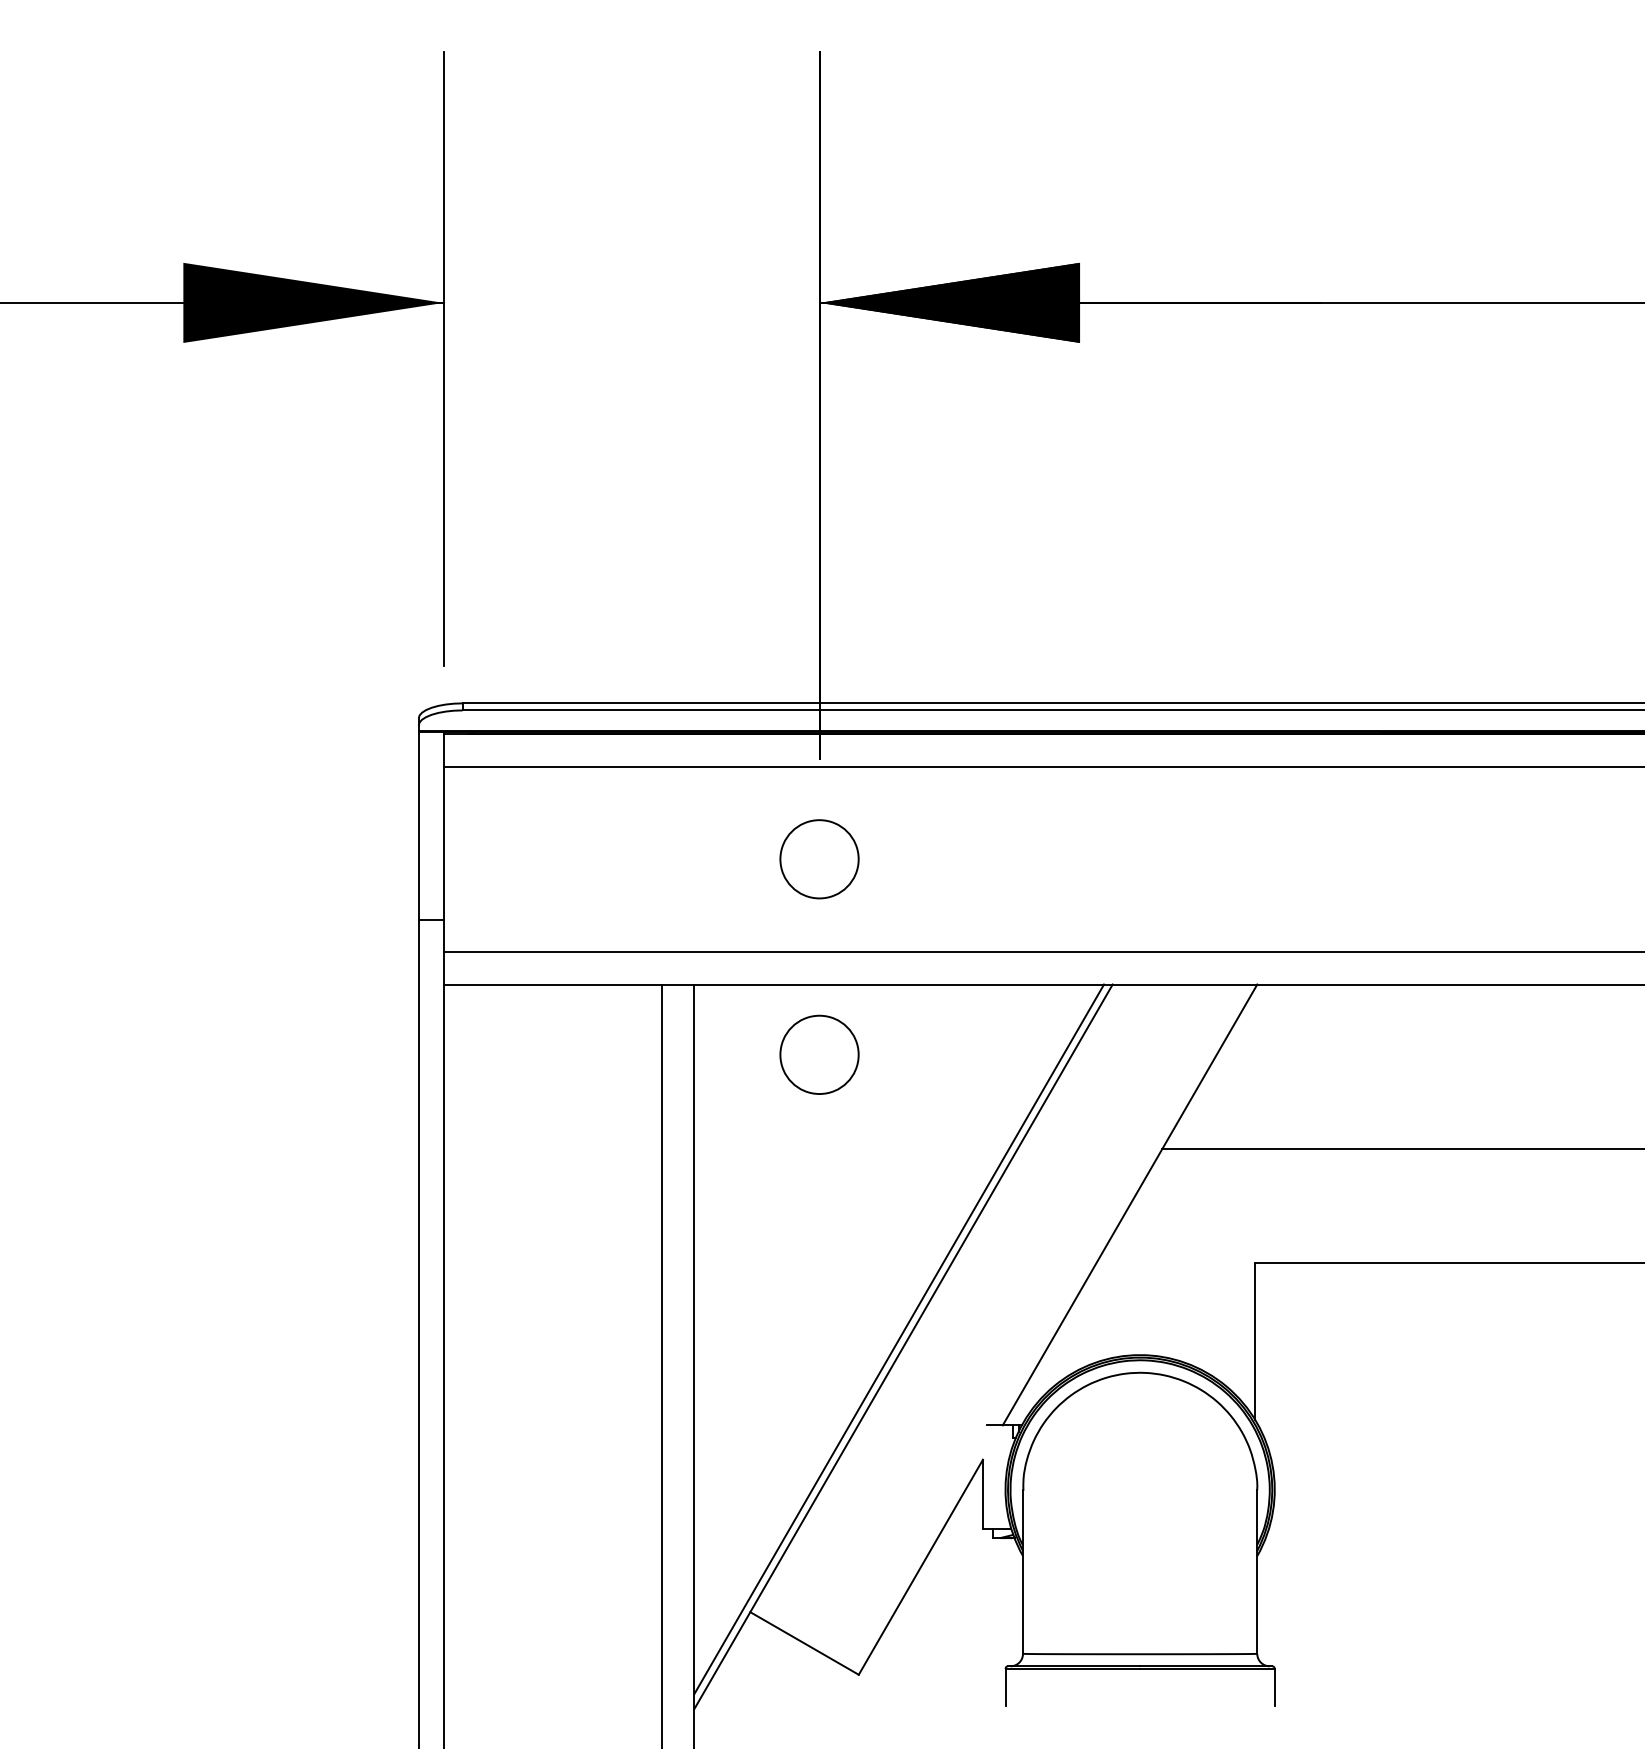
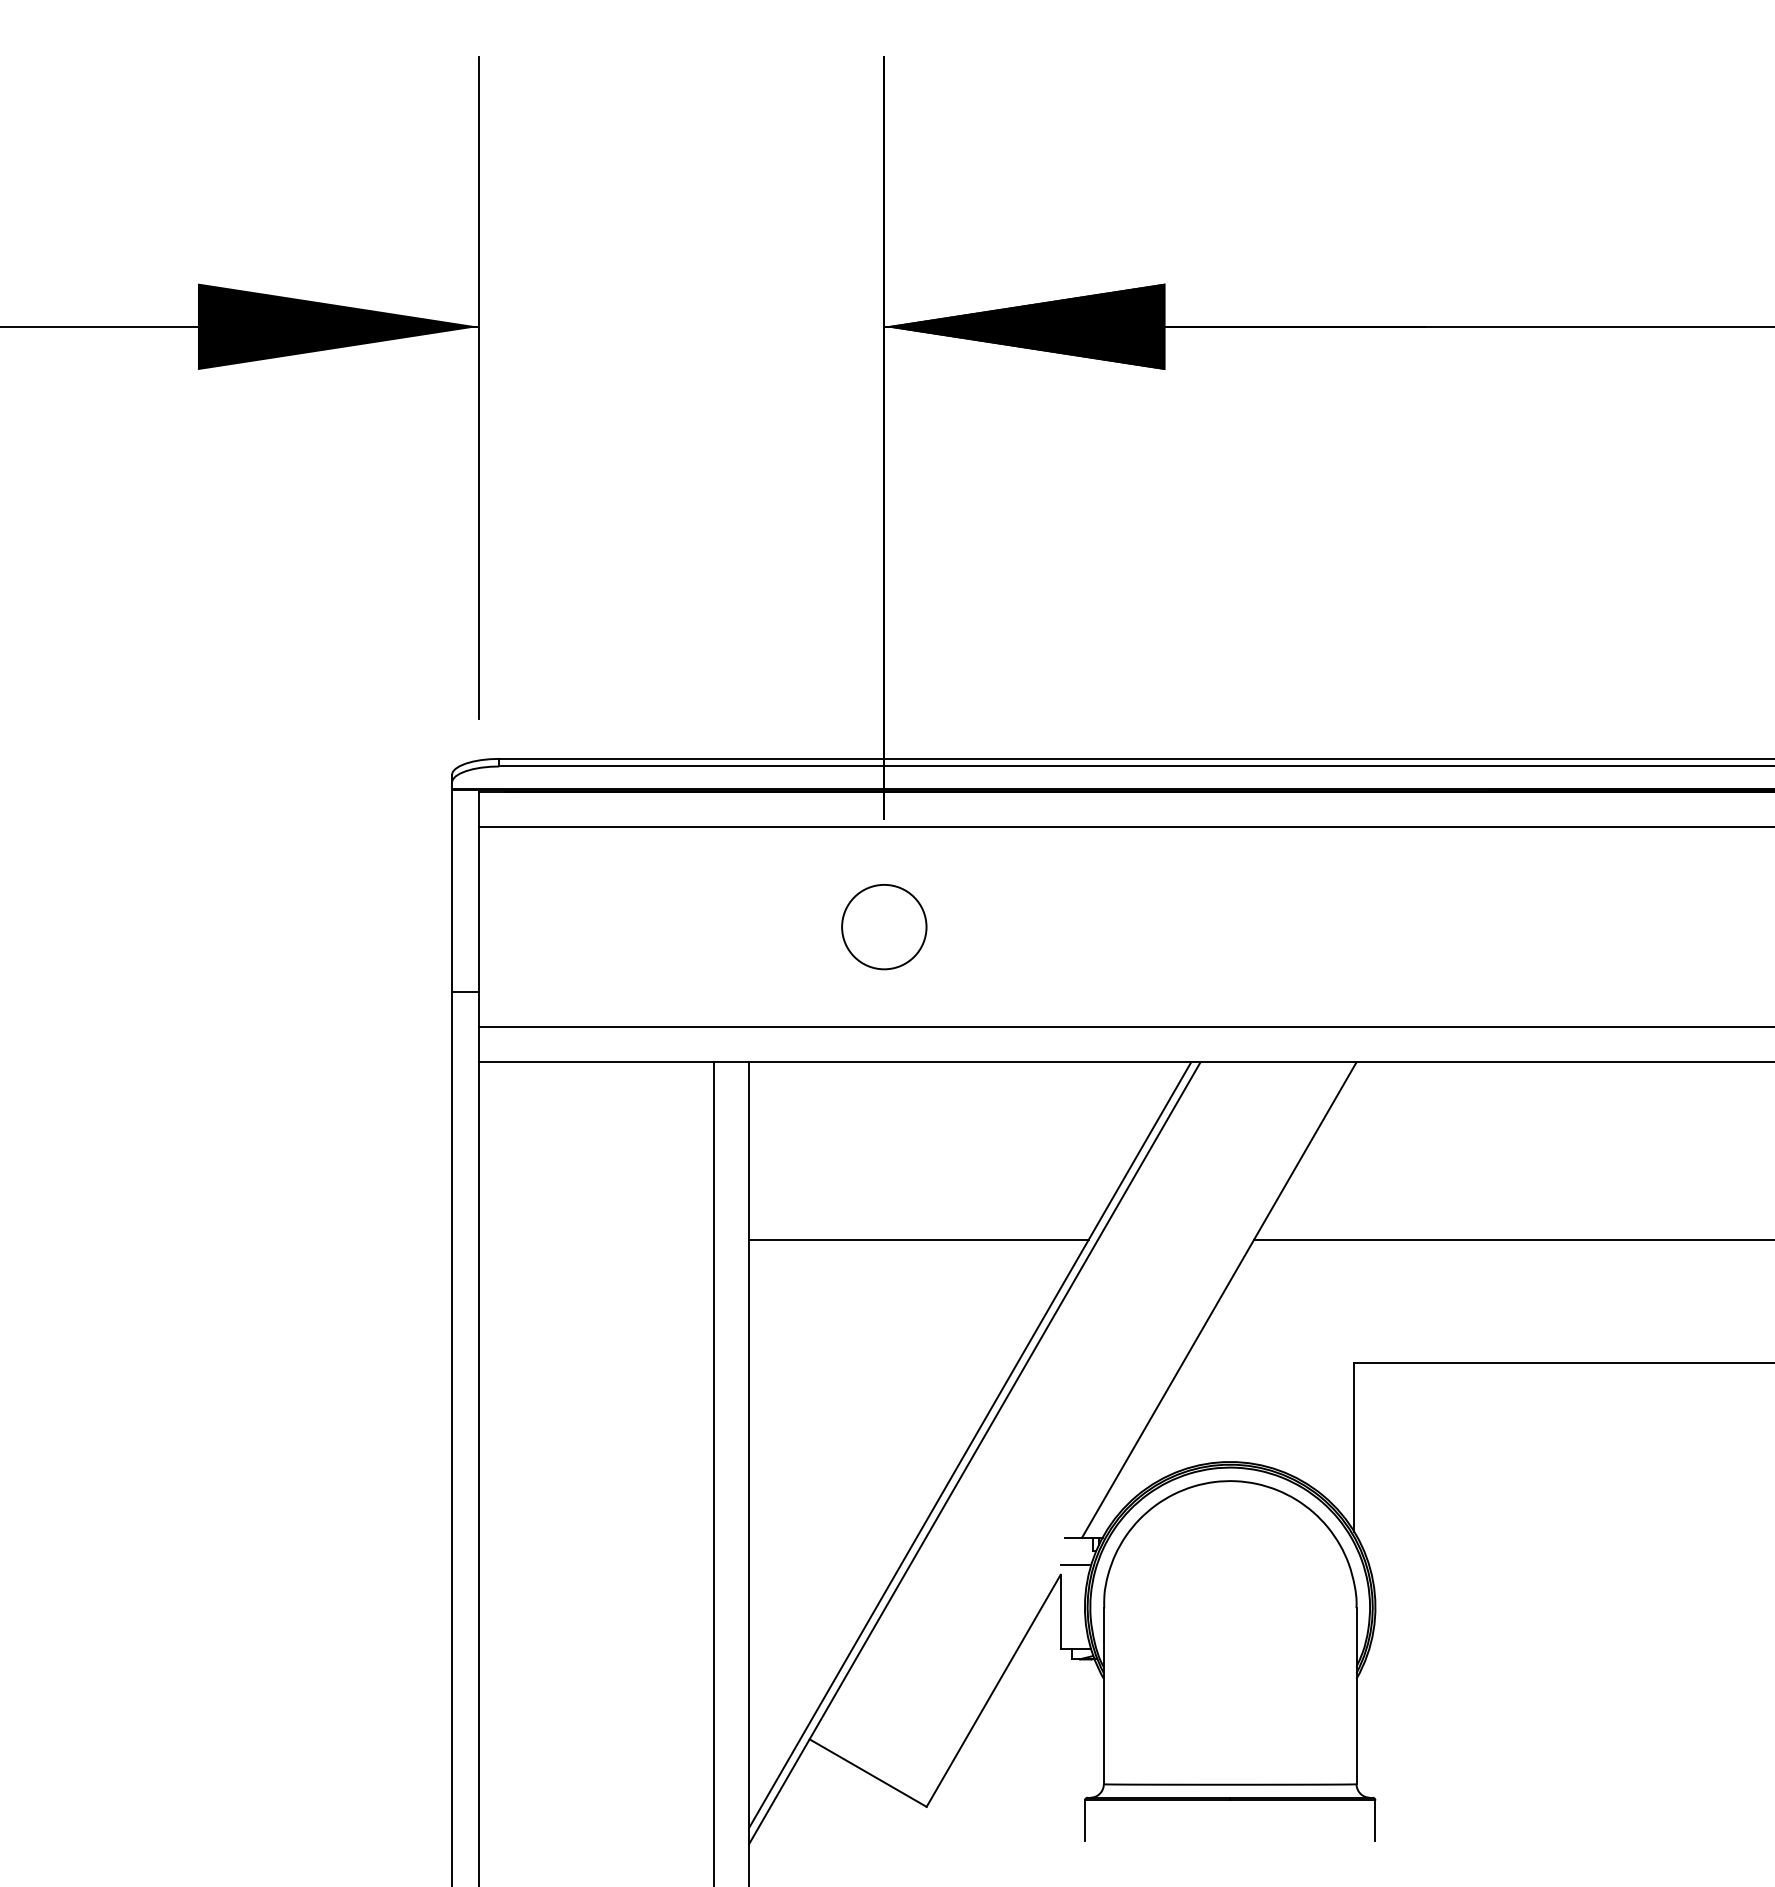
circle: (819, 1055) -> (884, 1138), removed
line: (851, 1148) -> (918, 1239), added
line: (996, 1450) -> (1075, 1564), added

